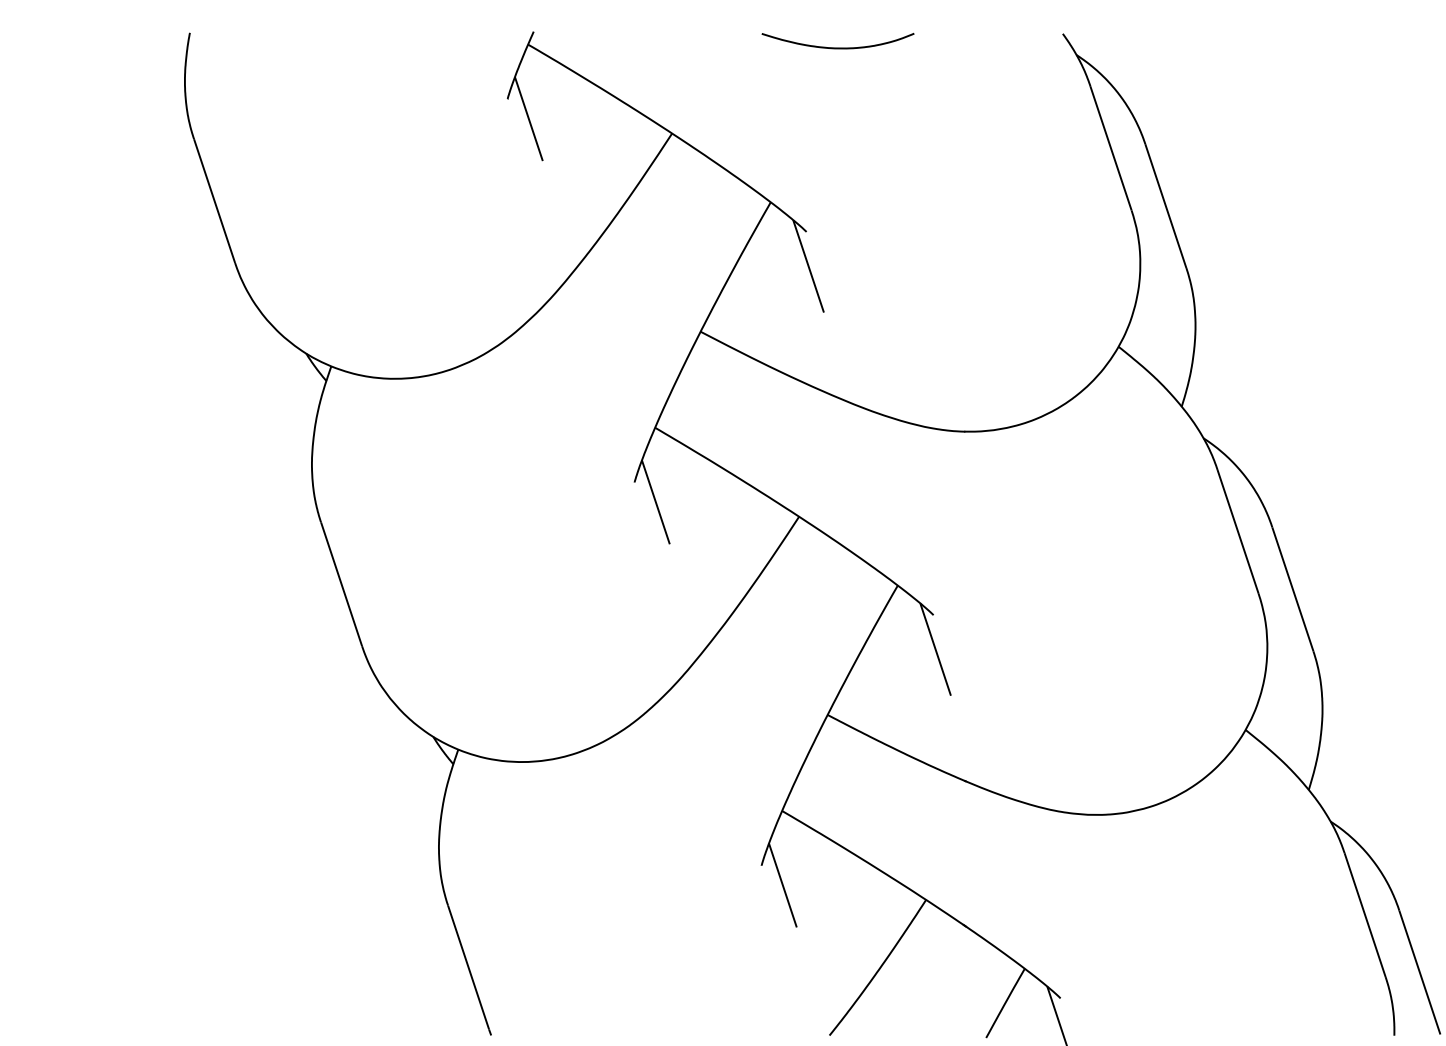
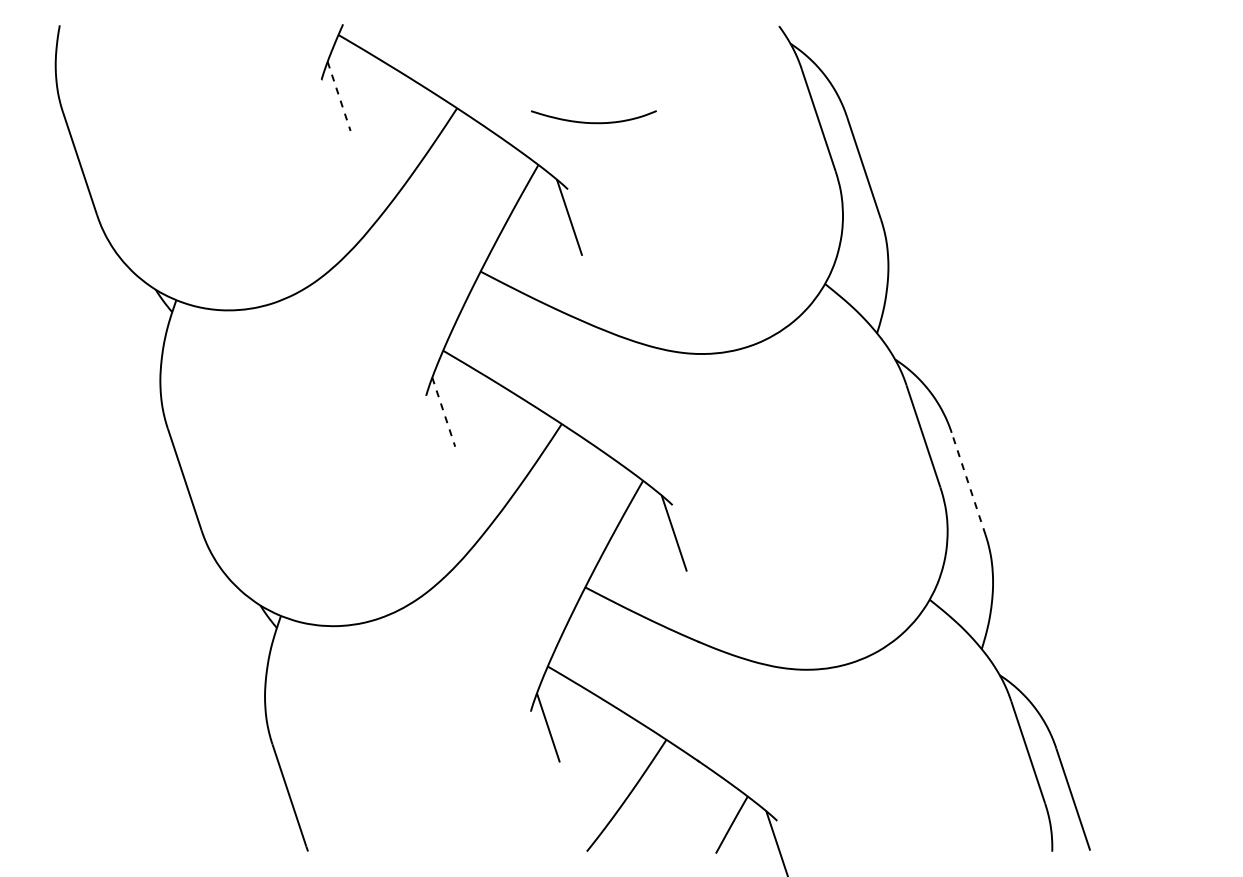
curve: (837, 47) -> (593, 122), moved
line: (529, 119) -> (339, 96), solid -> dashed
line: (655, 502) -> (443, 412), solid -> dashed
line: (1292, 588) -> (968, 483), solid -> dashed

